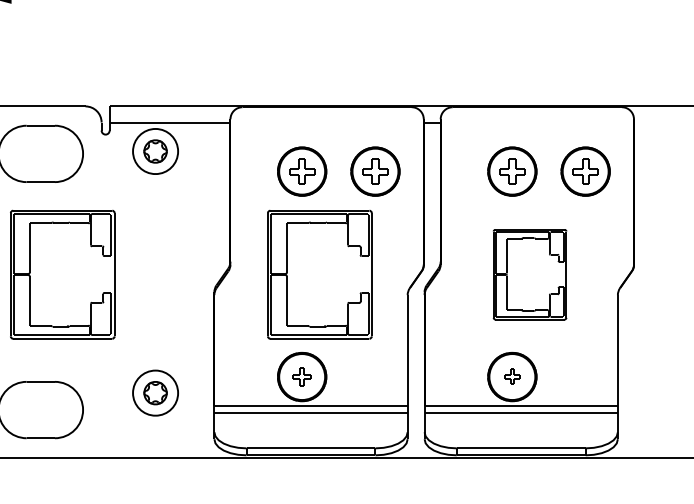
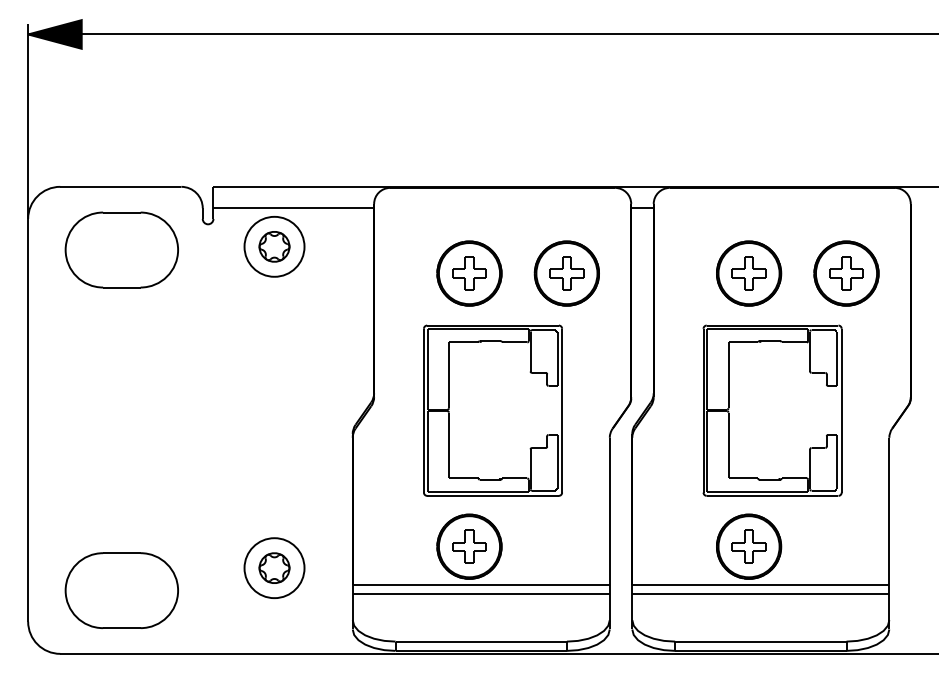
part: (62, 274) -> (150, 410), removed
part: (530, 274) -> (772, 410), size x1.43
part: (302, 376) -> (469, 546), size x1.43
part: (511, 376) -> (748, 546), size x1.67

